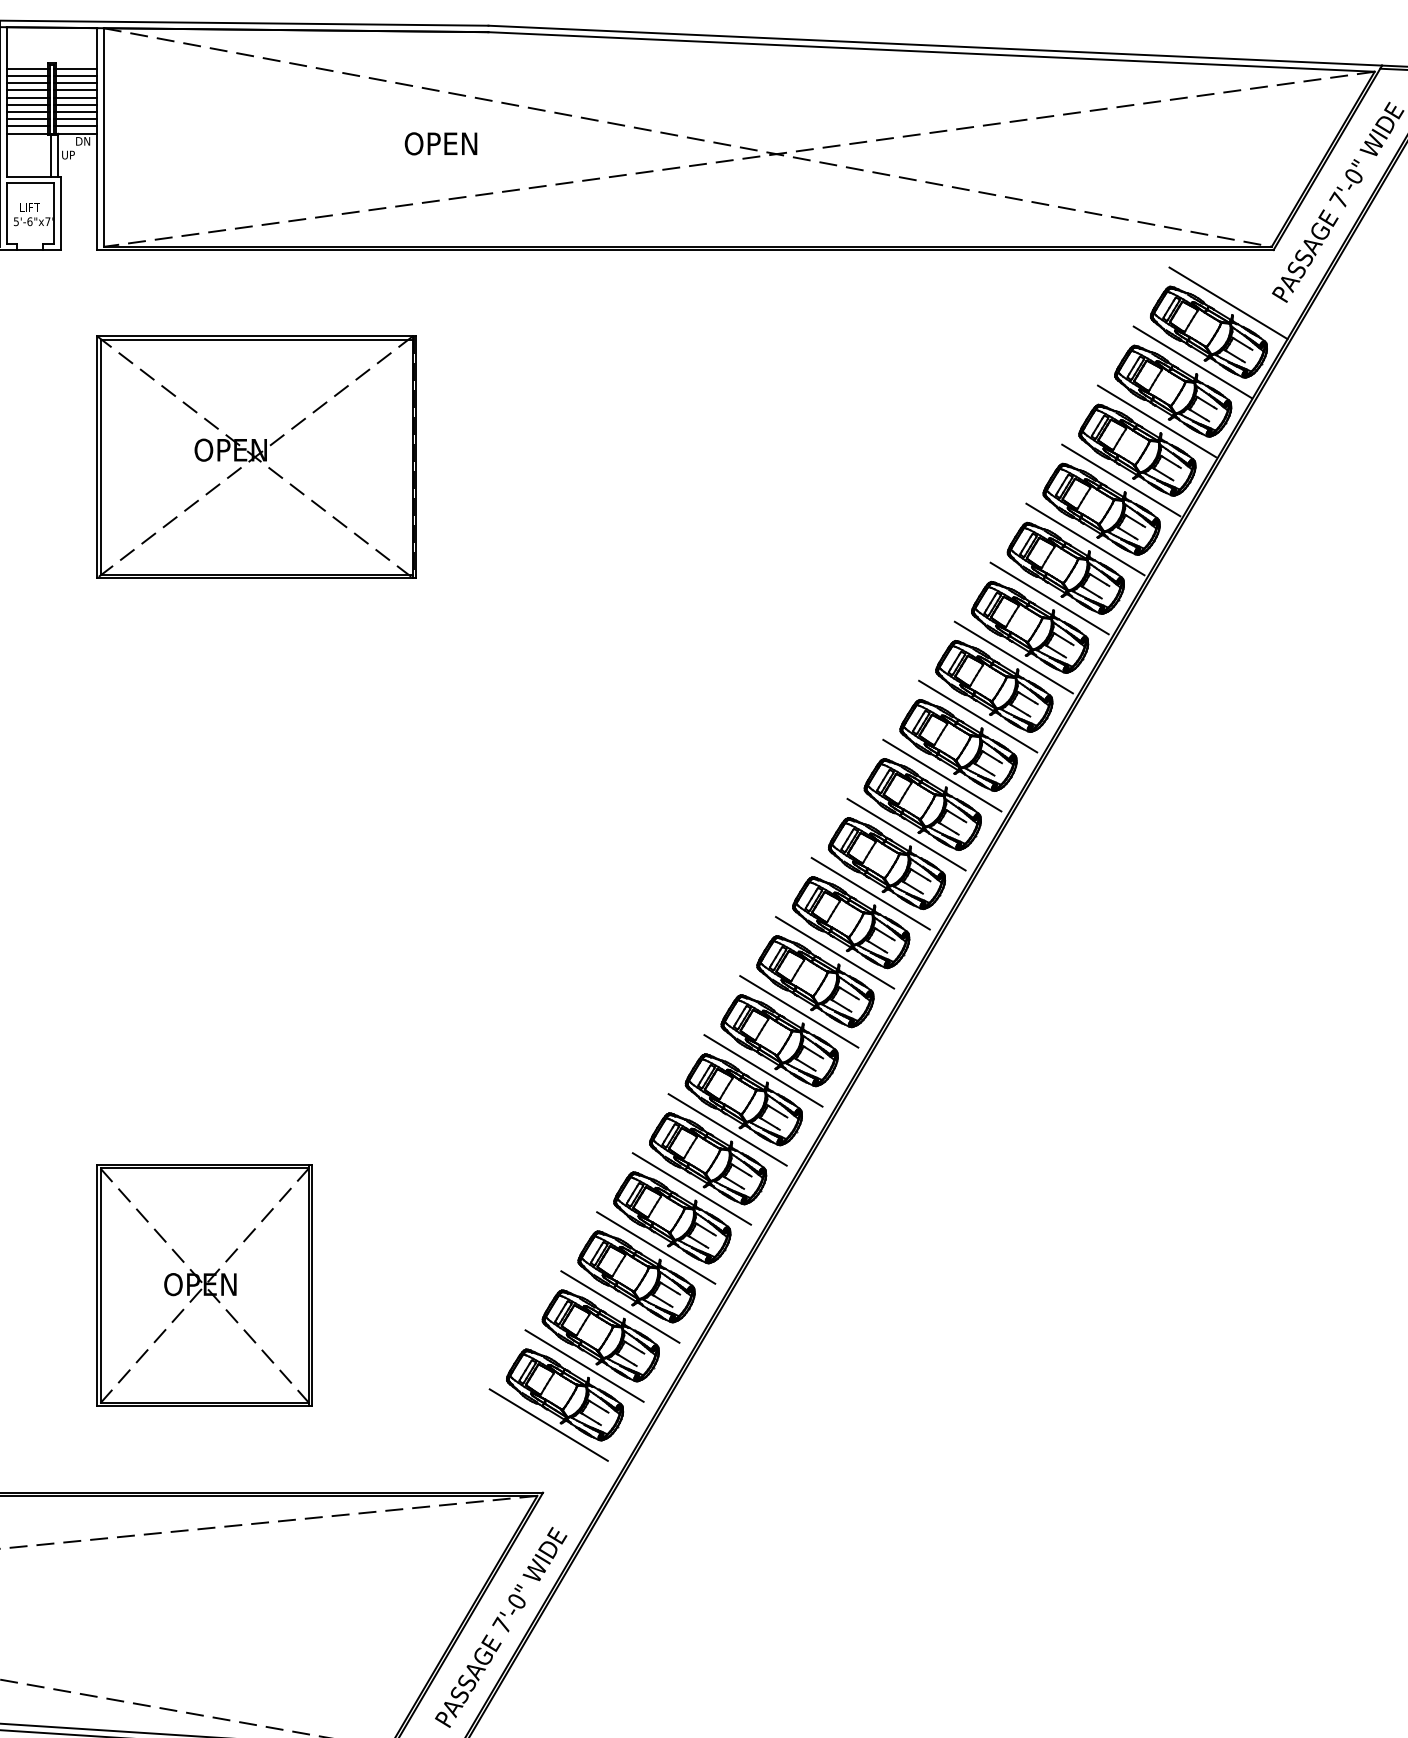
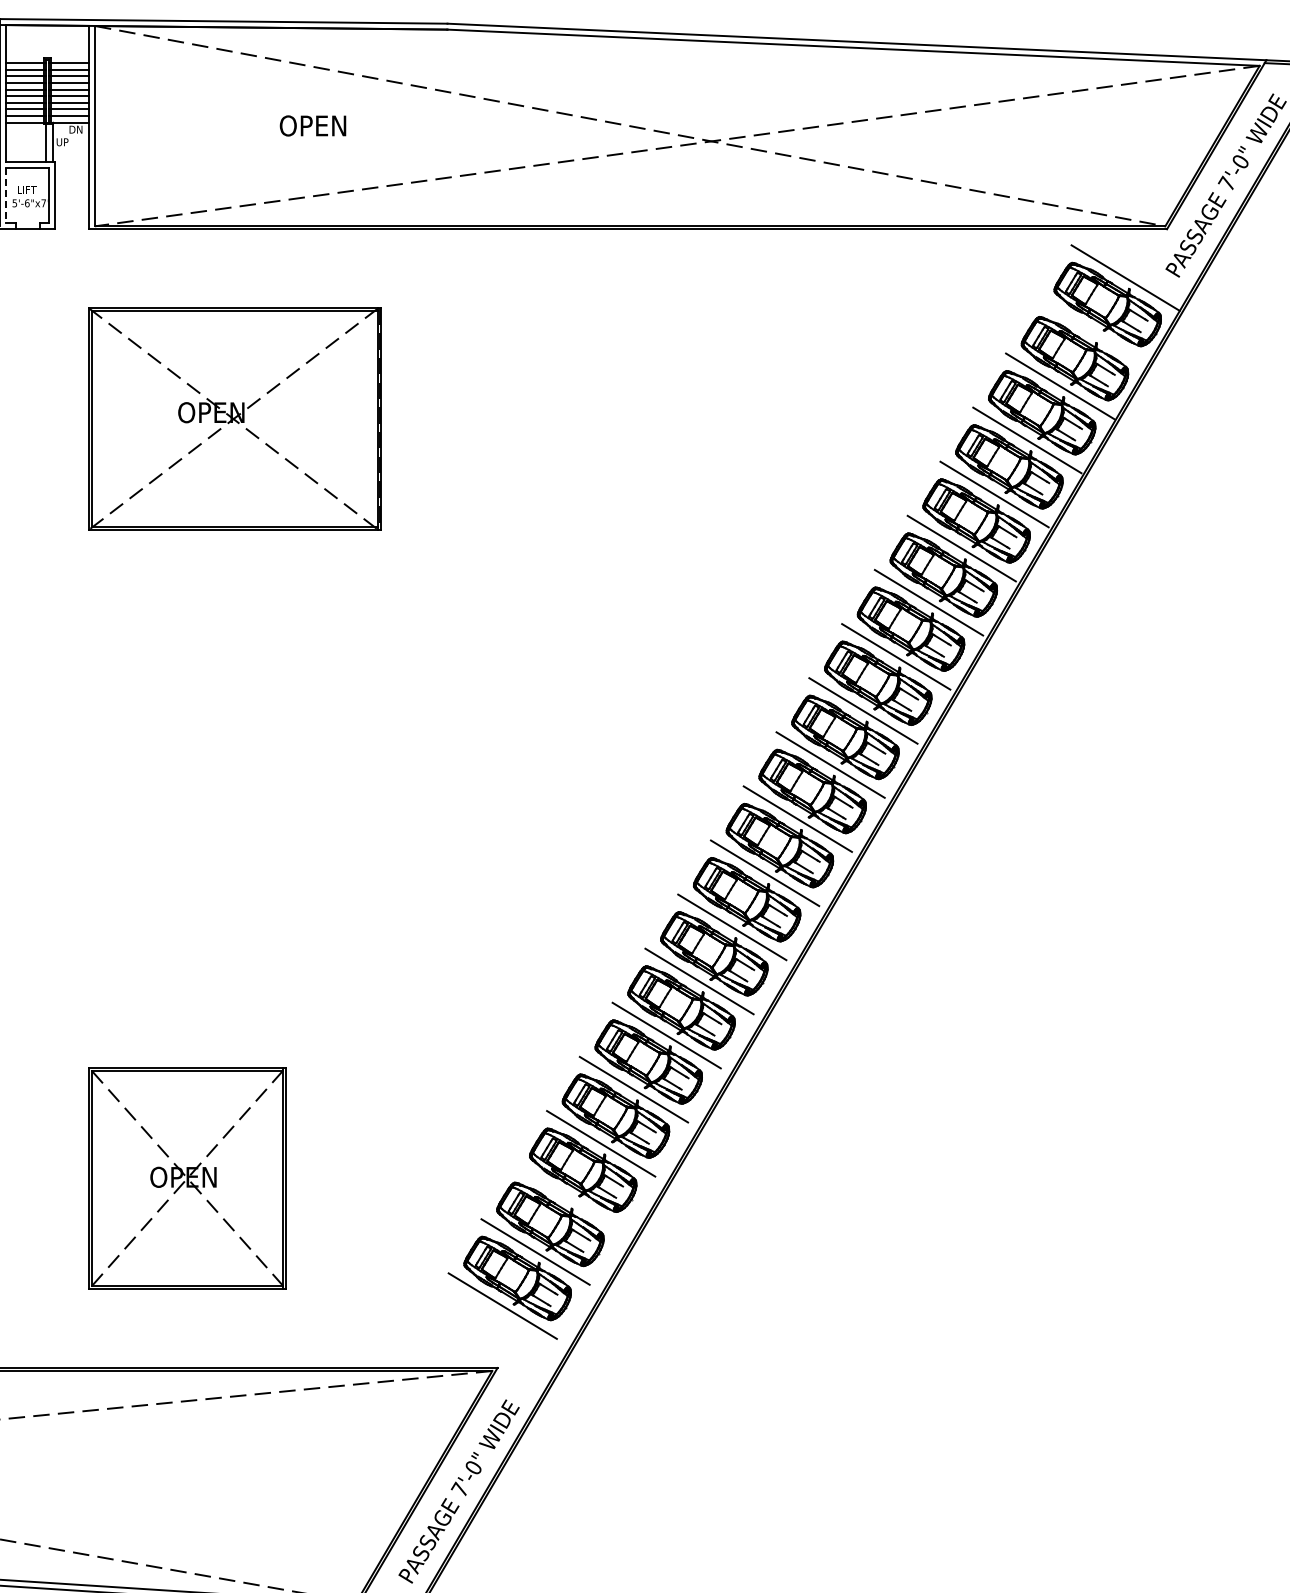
text: (440, 143) -> (312, 125), moved
line: (6, 213) -> (5, 195), solid -> dashed
line: (1192, 362) -> (1092, 332), removed
line: (620, 1306) -> (568, 1197), removed

